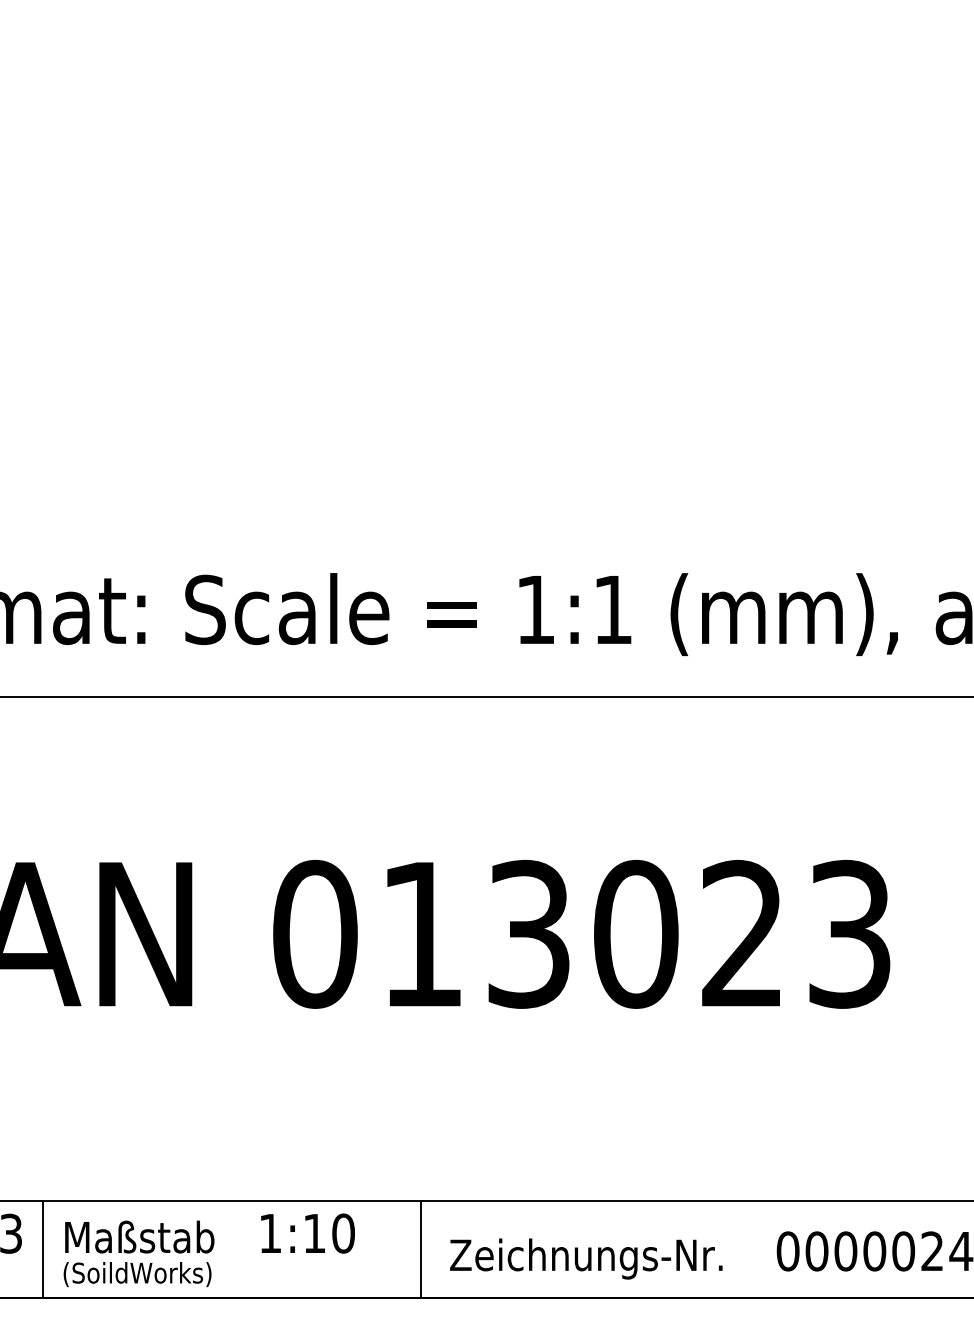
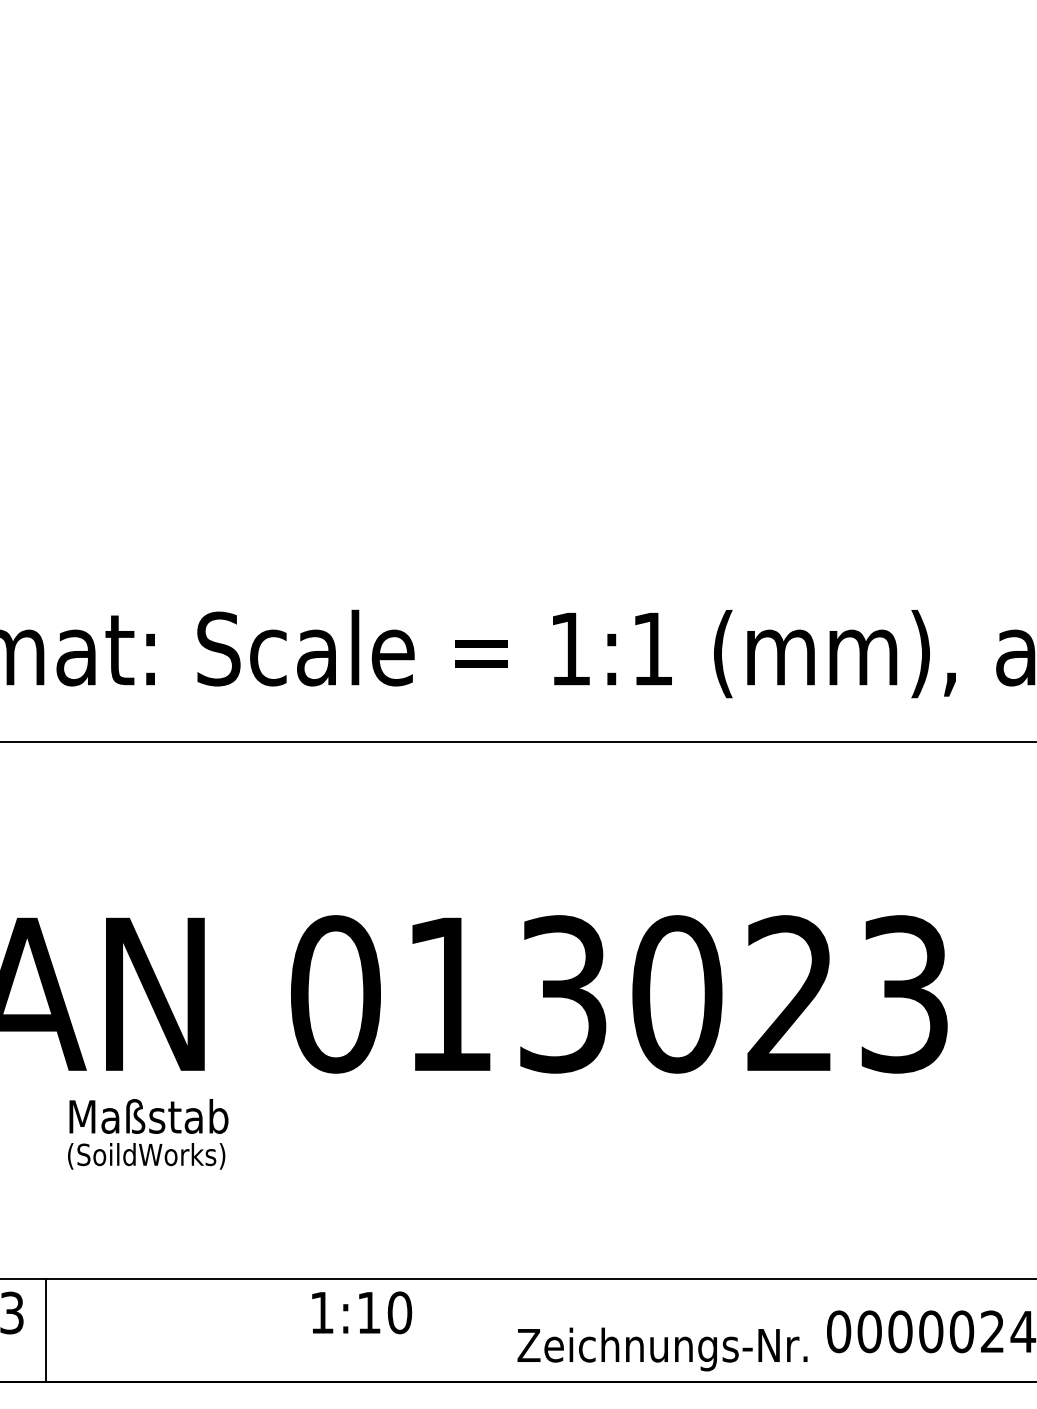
text: (307, 1233) -> (361, 1312), moved
line: (420, 1249) -> (447, 1329), removed
text: (138, 1253) -> (147, 1133), moved
text: (586, 1258) -> (662, 1348), moved

